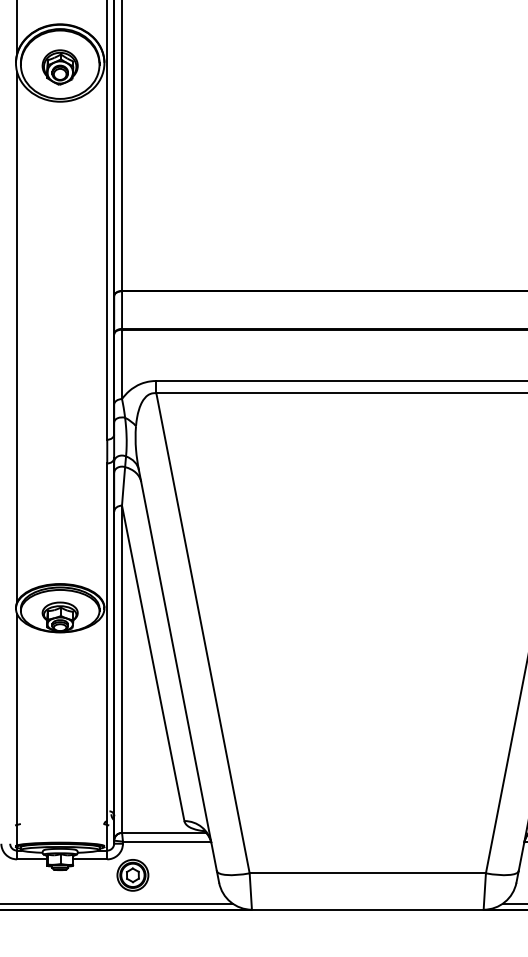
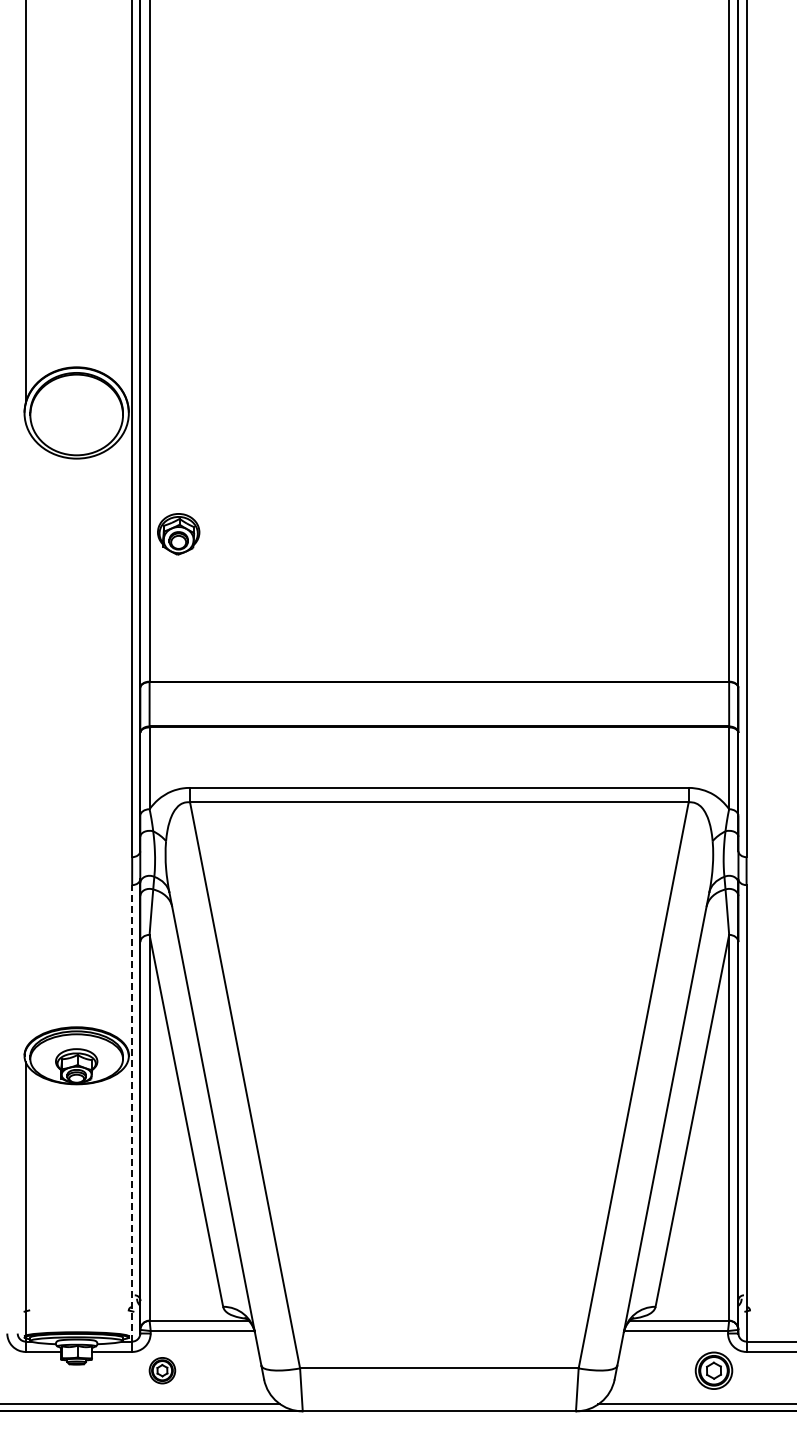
part: (60, 67) -> (178, 534), moved
line: (16, 337) -> (25, 736), removed
line: (107, 656) -> (132, 1112), solid -> dashed
part: (132, 875) -> (162, 1370), size x0.7

